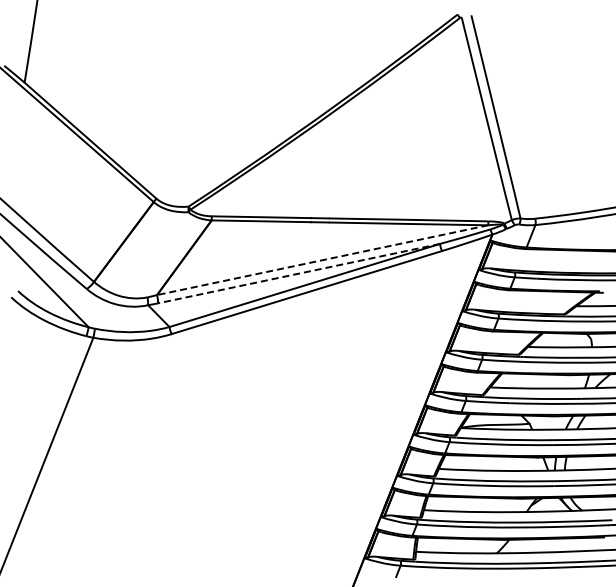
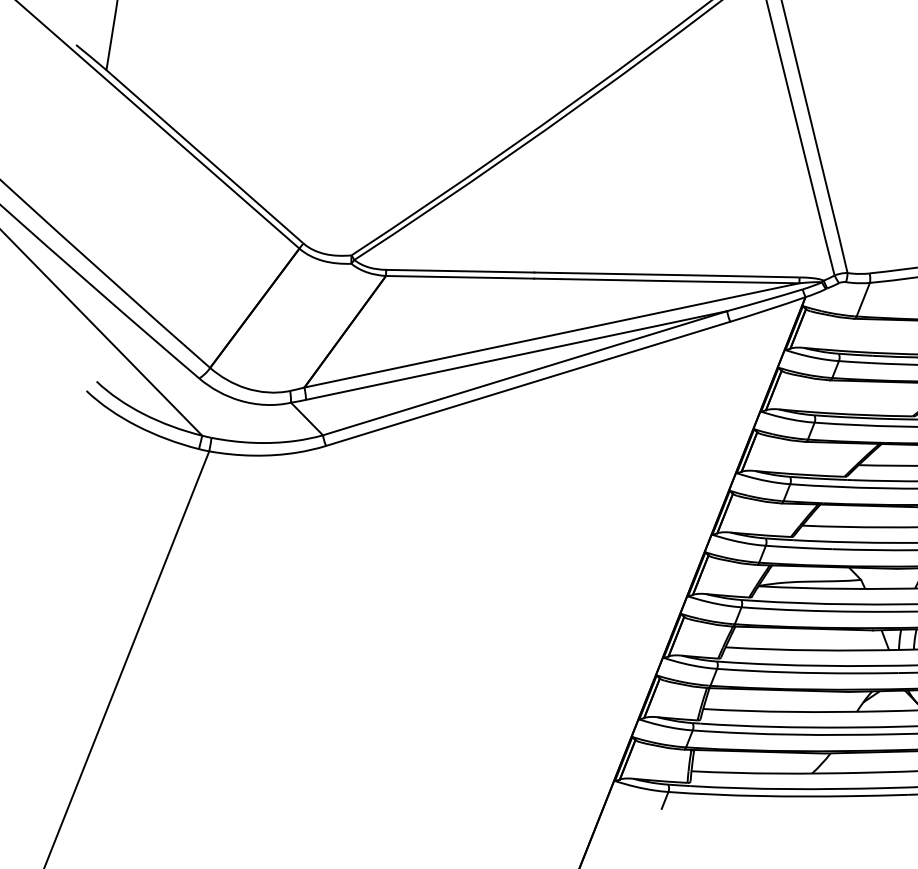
line: (322, 260) -> (551, 335), dashed -> solid
line: (299, 273) -> (517, 355), dashed -> solid

